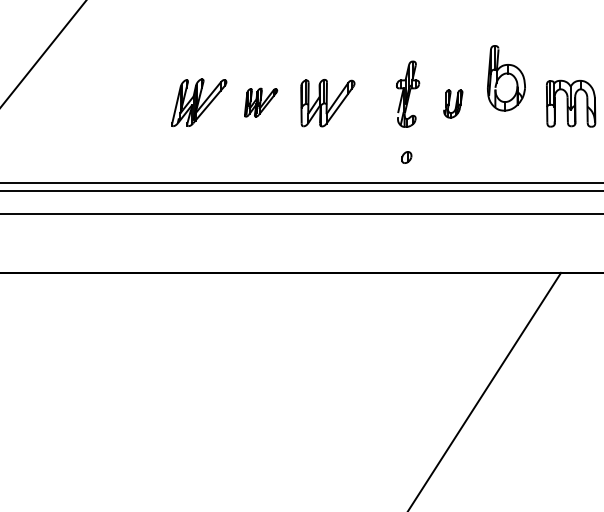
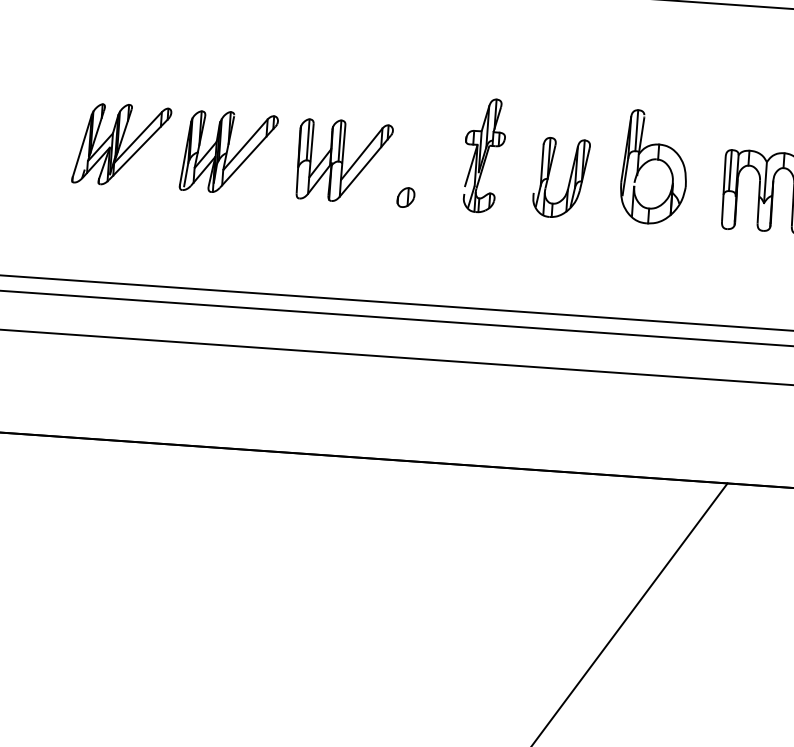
part: (506, 78) -> (654, 168), moved
part: (260, 102) -> (227, 152), size x1.67
part: (453, 103) -> (561, 177), size x1.67
part: (406, 157) -> (405, 197), moved

